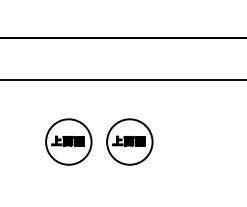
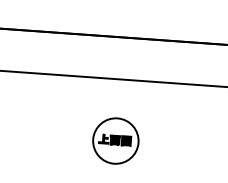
part: (68, 141) -> (54, 136), removed

